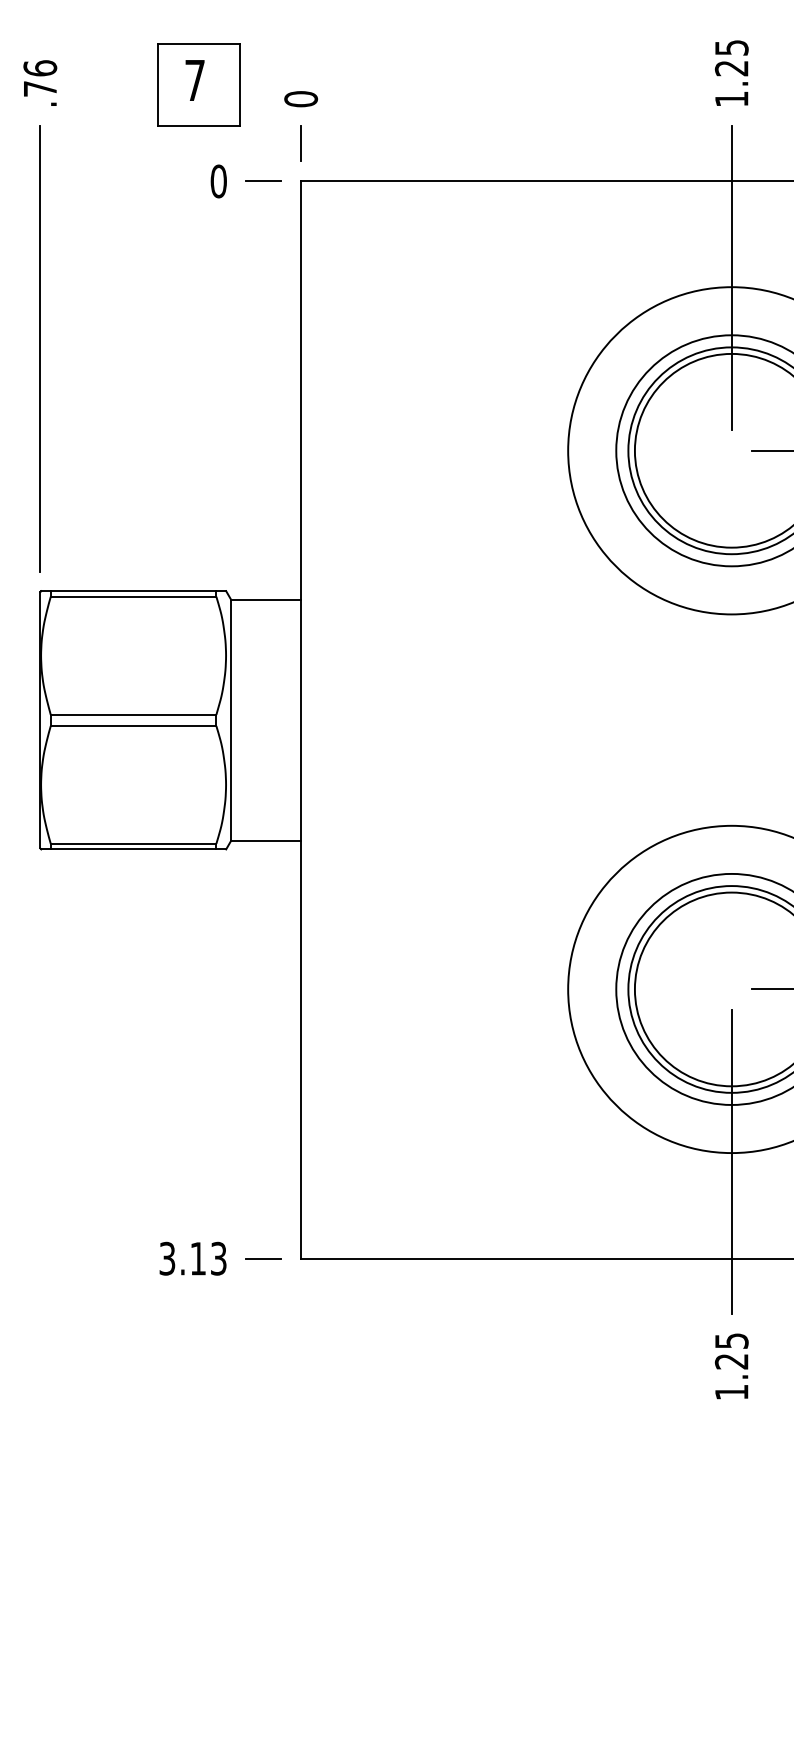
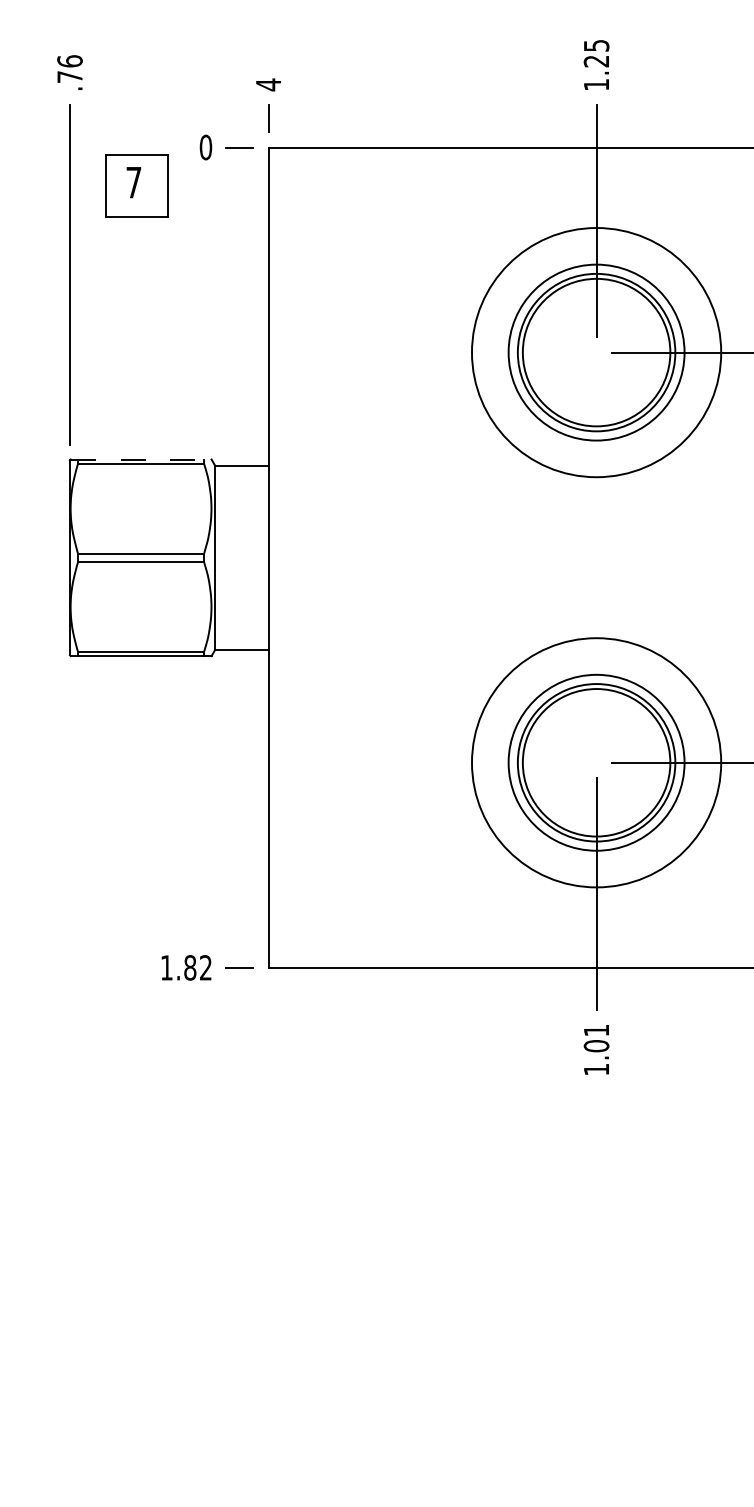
part: (198, 84) -> (136, 185), moved
text: (300, 98) -> (268, 84), 0 -> 4
line: (134, 591) -> (141, 459), solid -> dashed
text: (193, 1258) -> (186, 967), 3.13 -> 1.82
text: (731, 1351) -> (596, 1038), 1.25 -> 1.01

